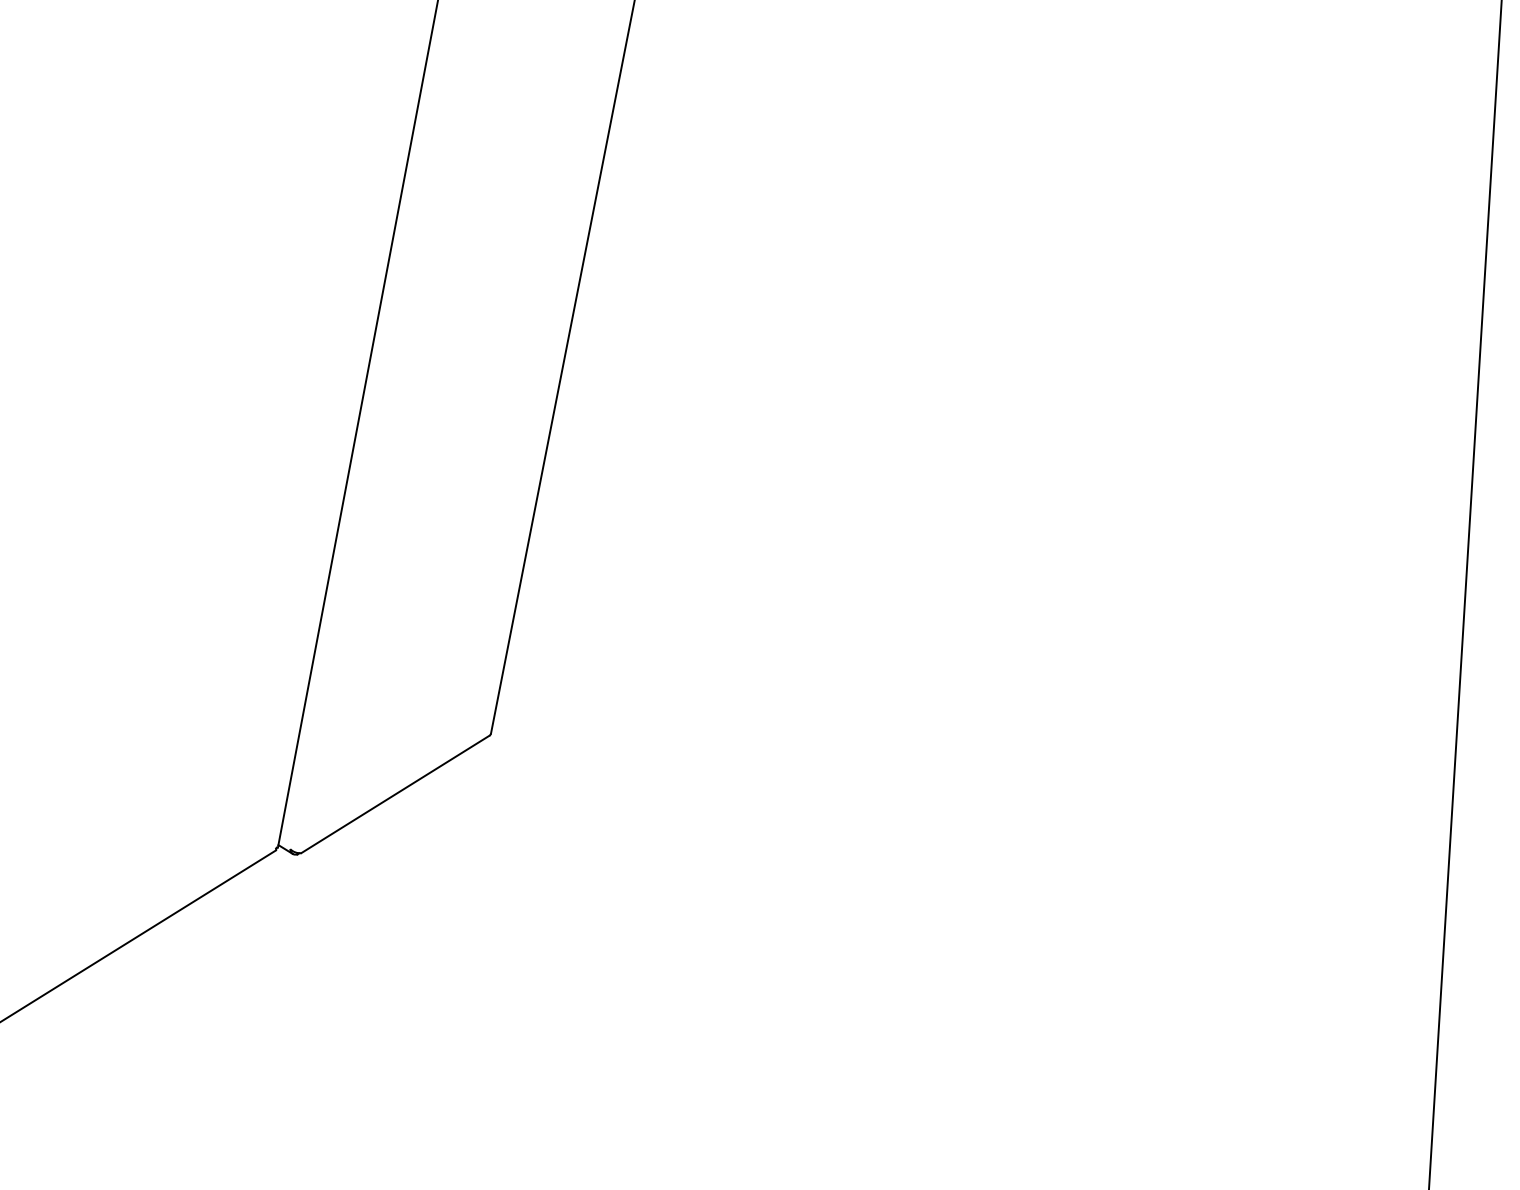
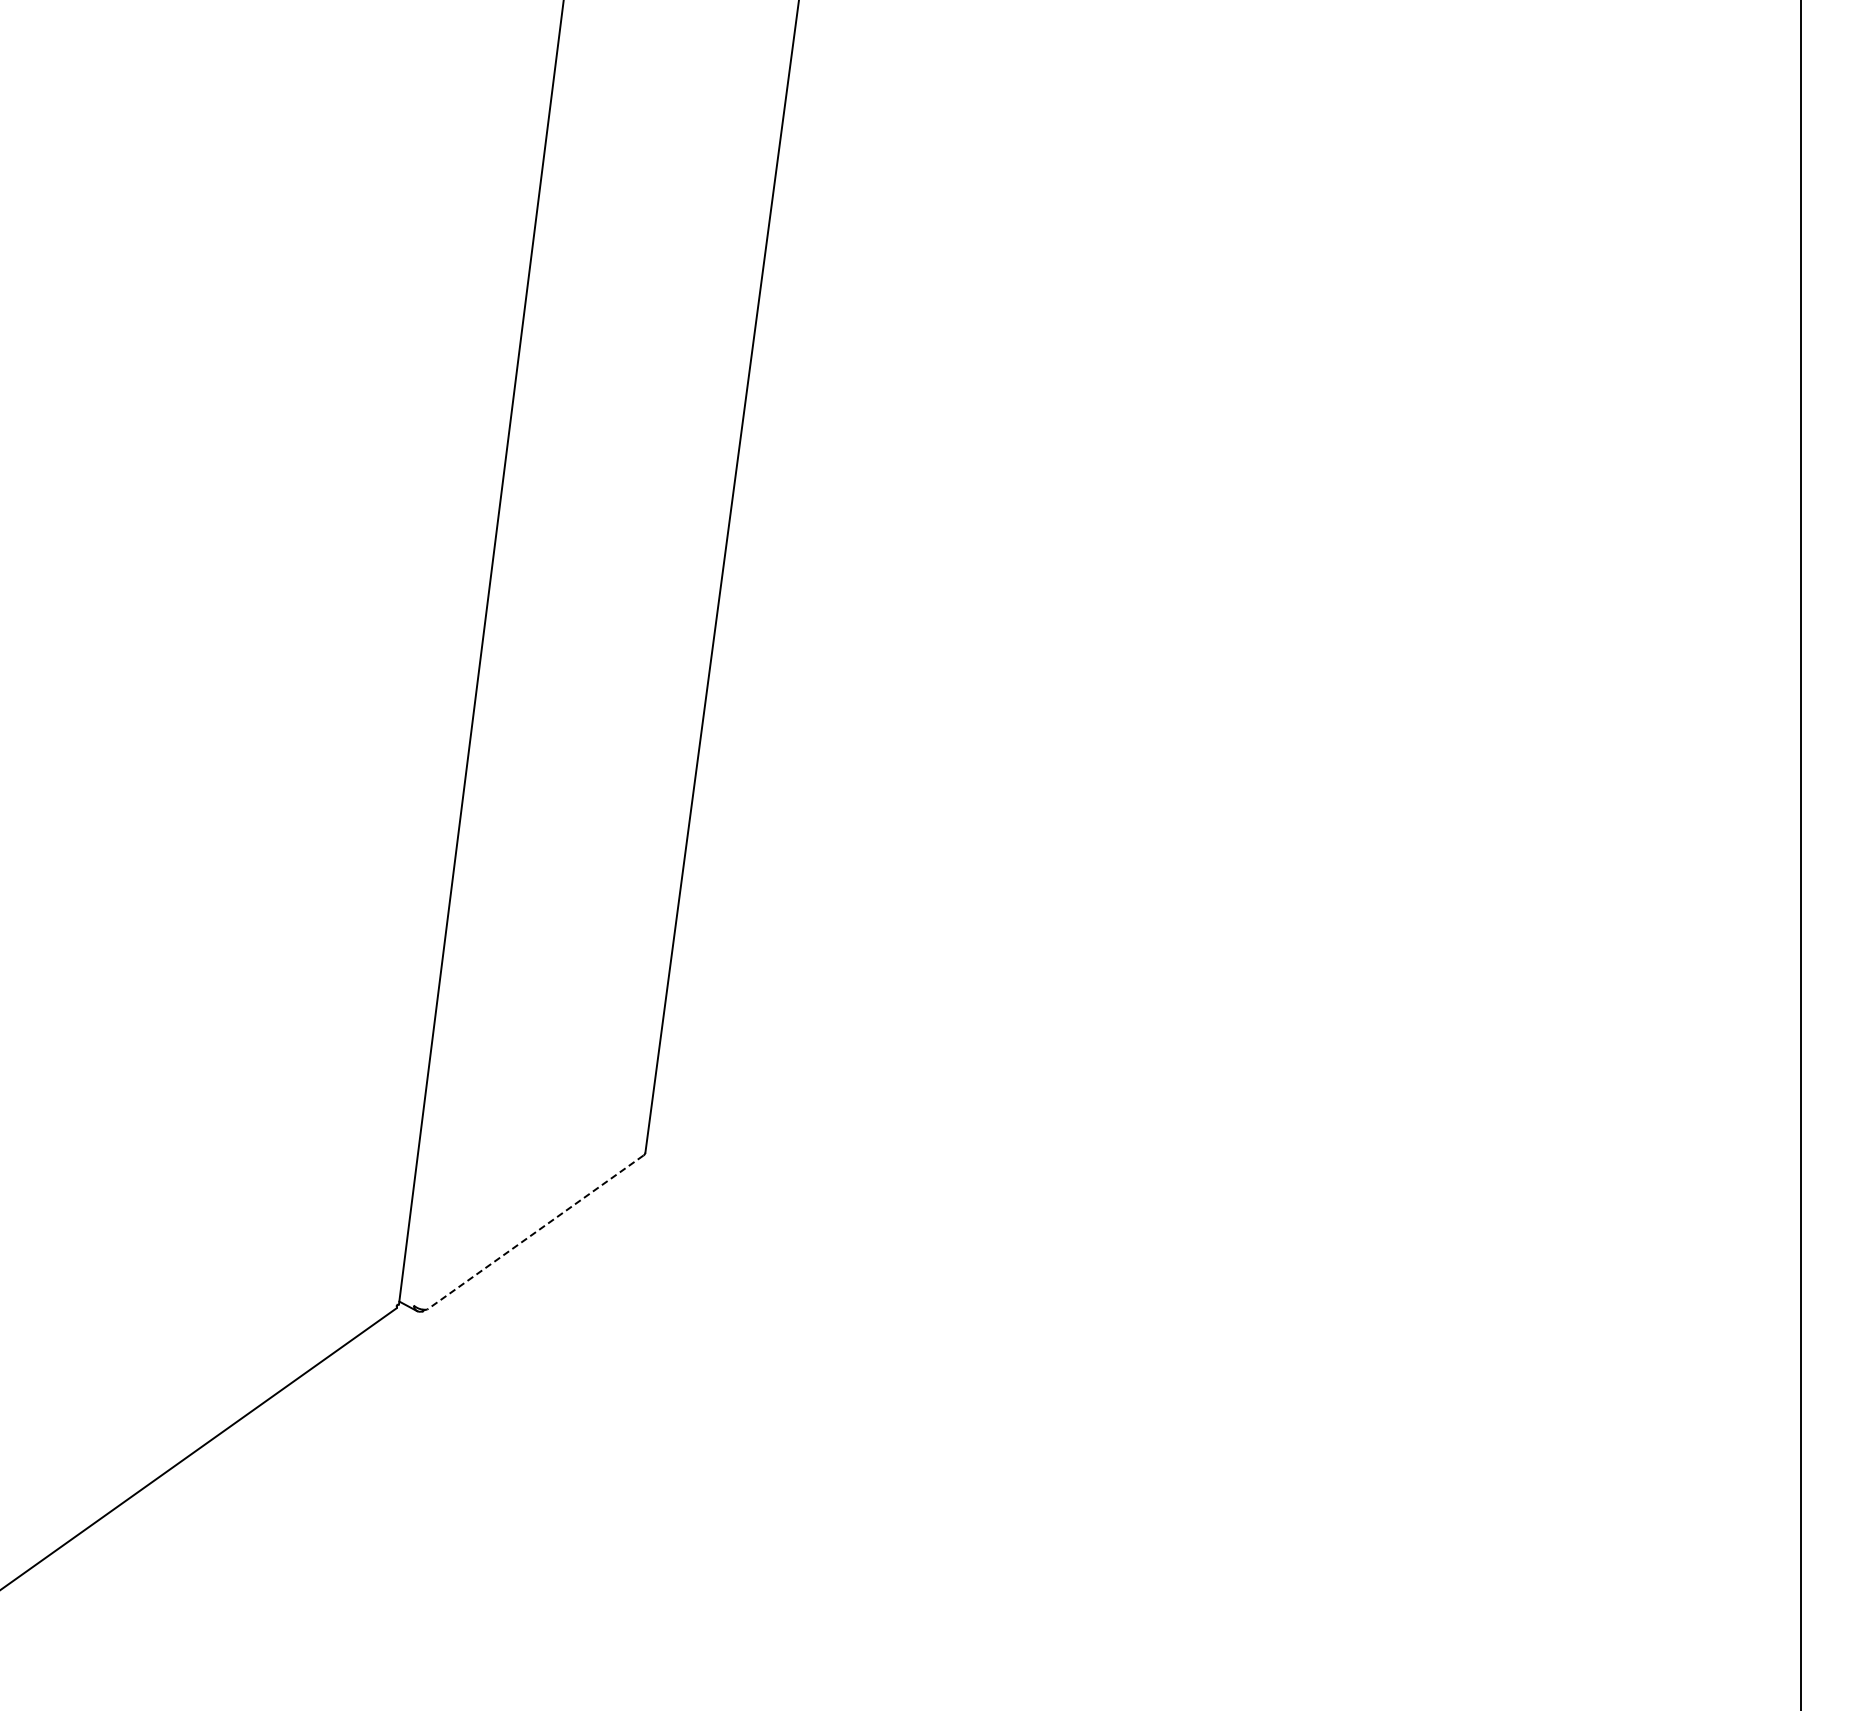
line: (395, 794) -> (535, 1232), solid -> dashed

